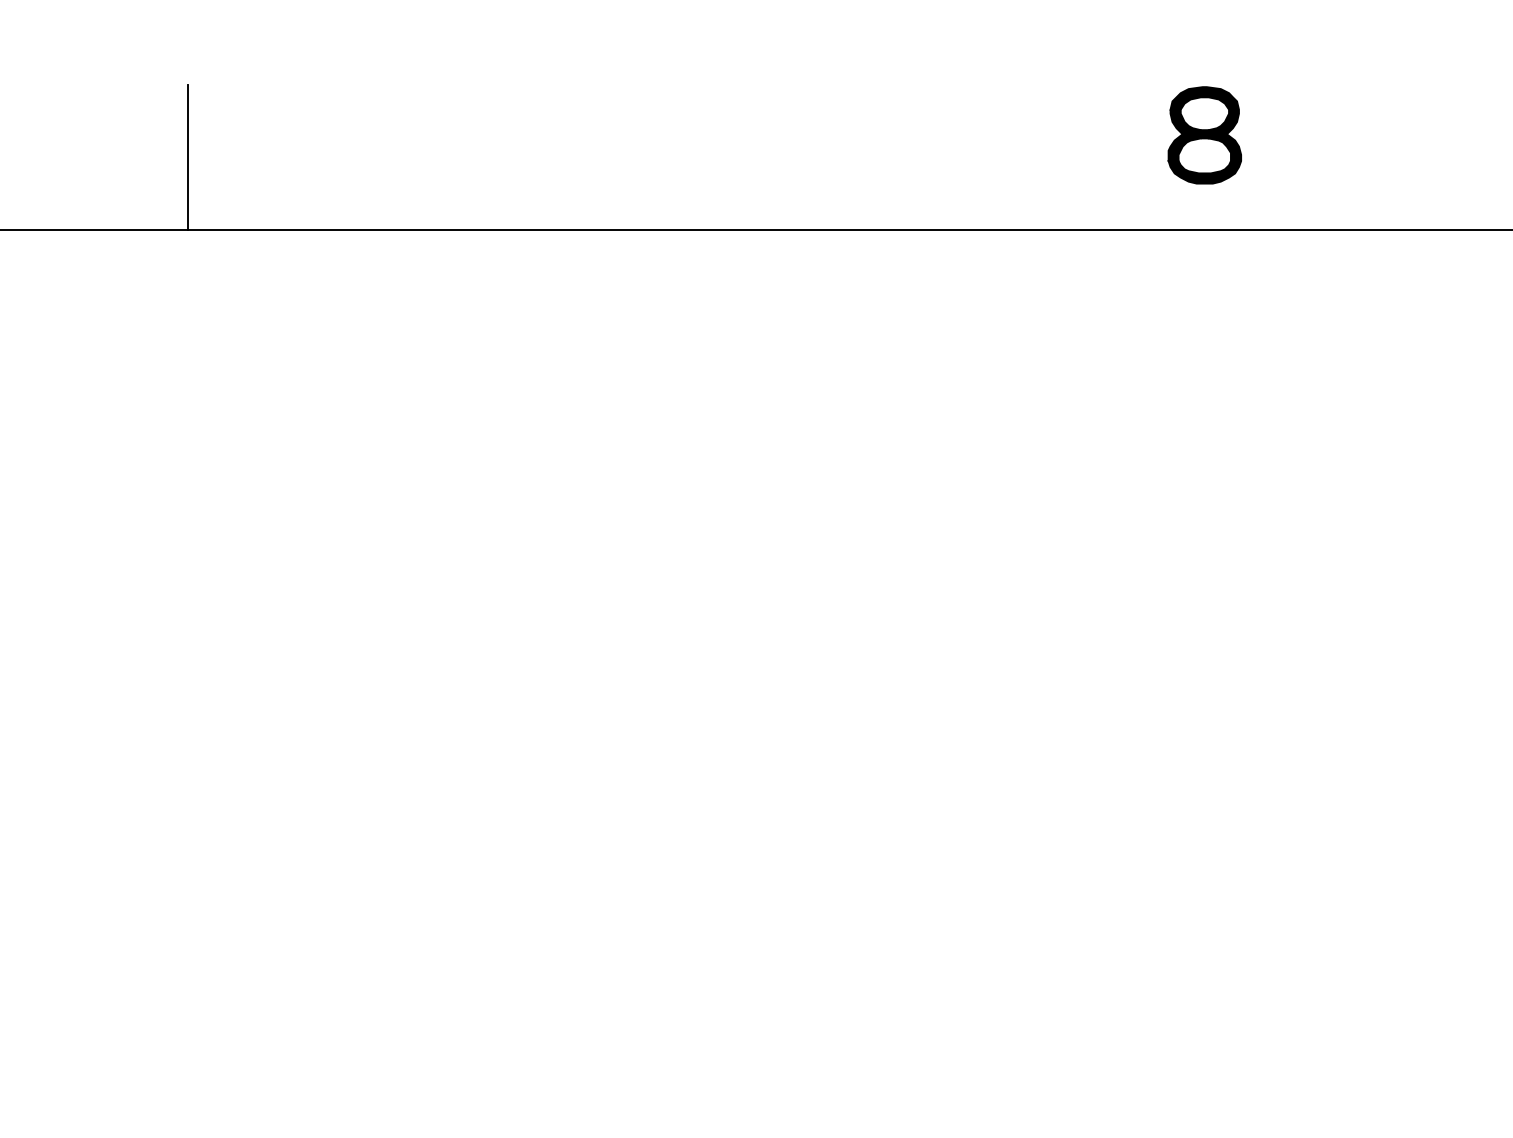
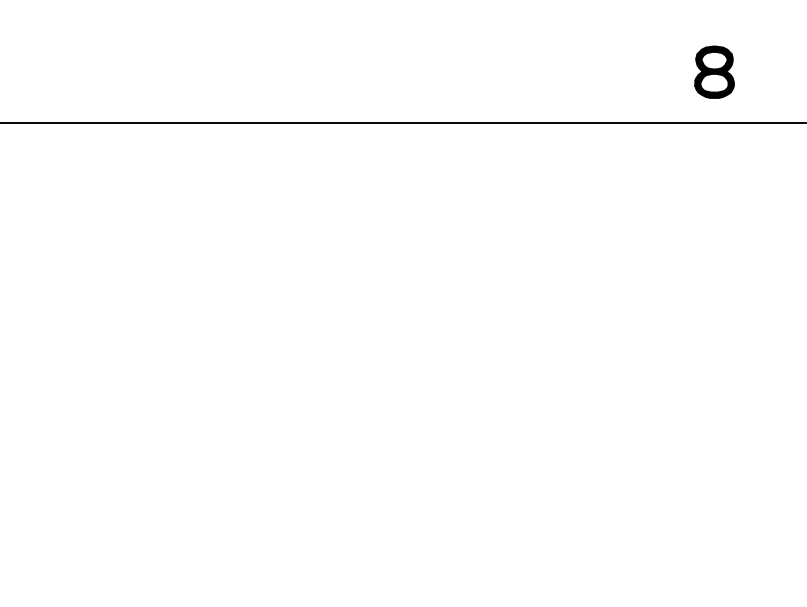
part: (1204, 133) -> (714, 71), moved
line: (188, 156) -> (100, 83), removed

